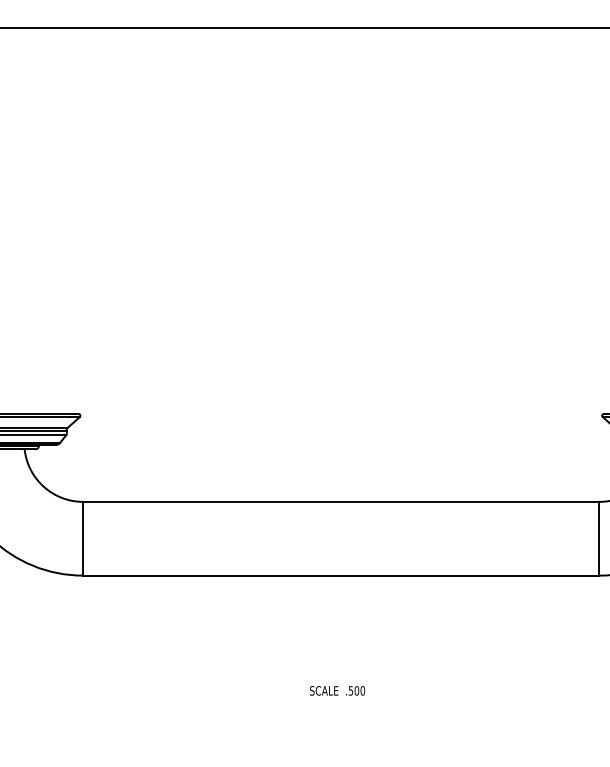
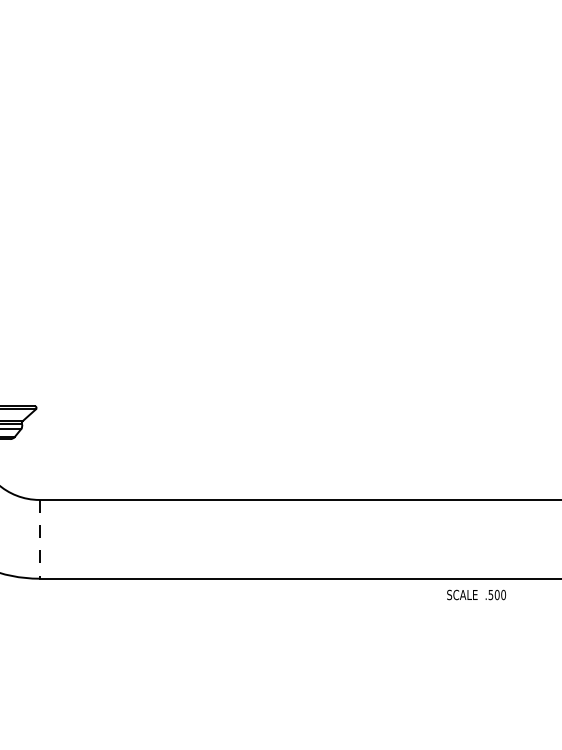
line: (83, 538) -> (39, 539), solid -> dashed
text: (337, 690) -> (476, 594), moved

